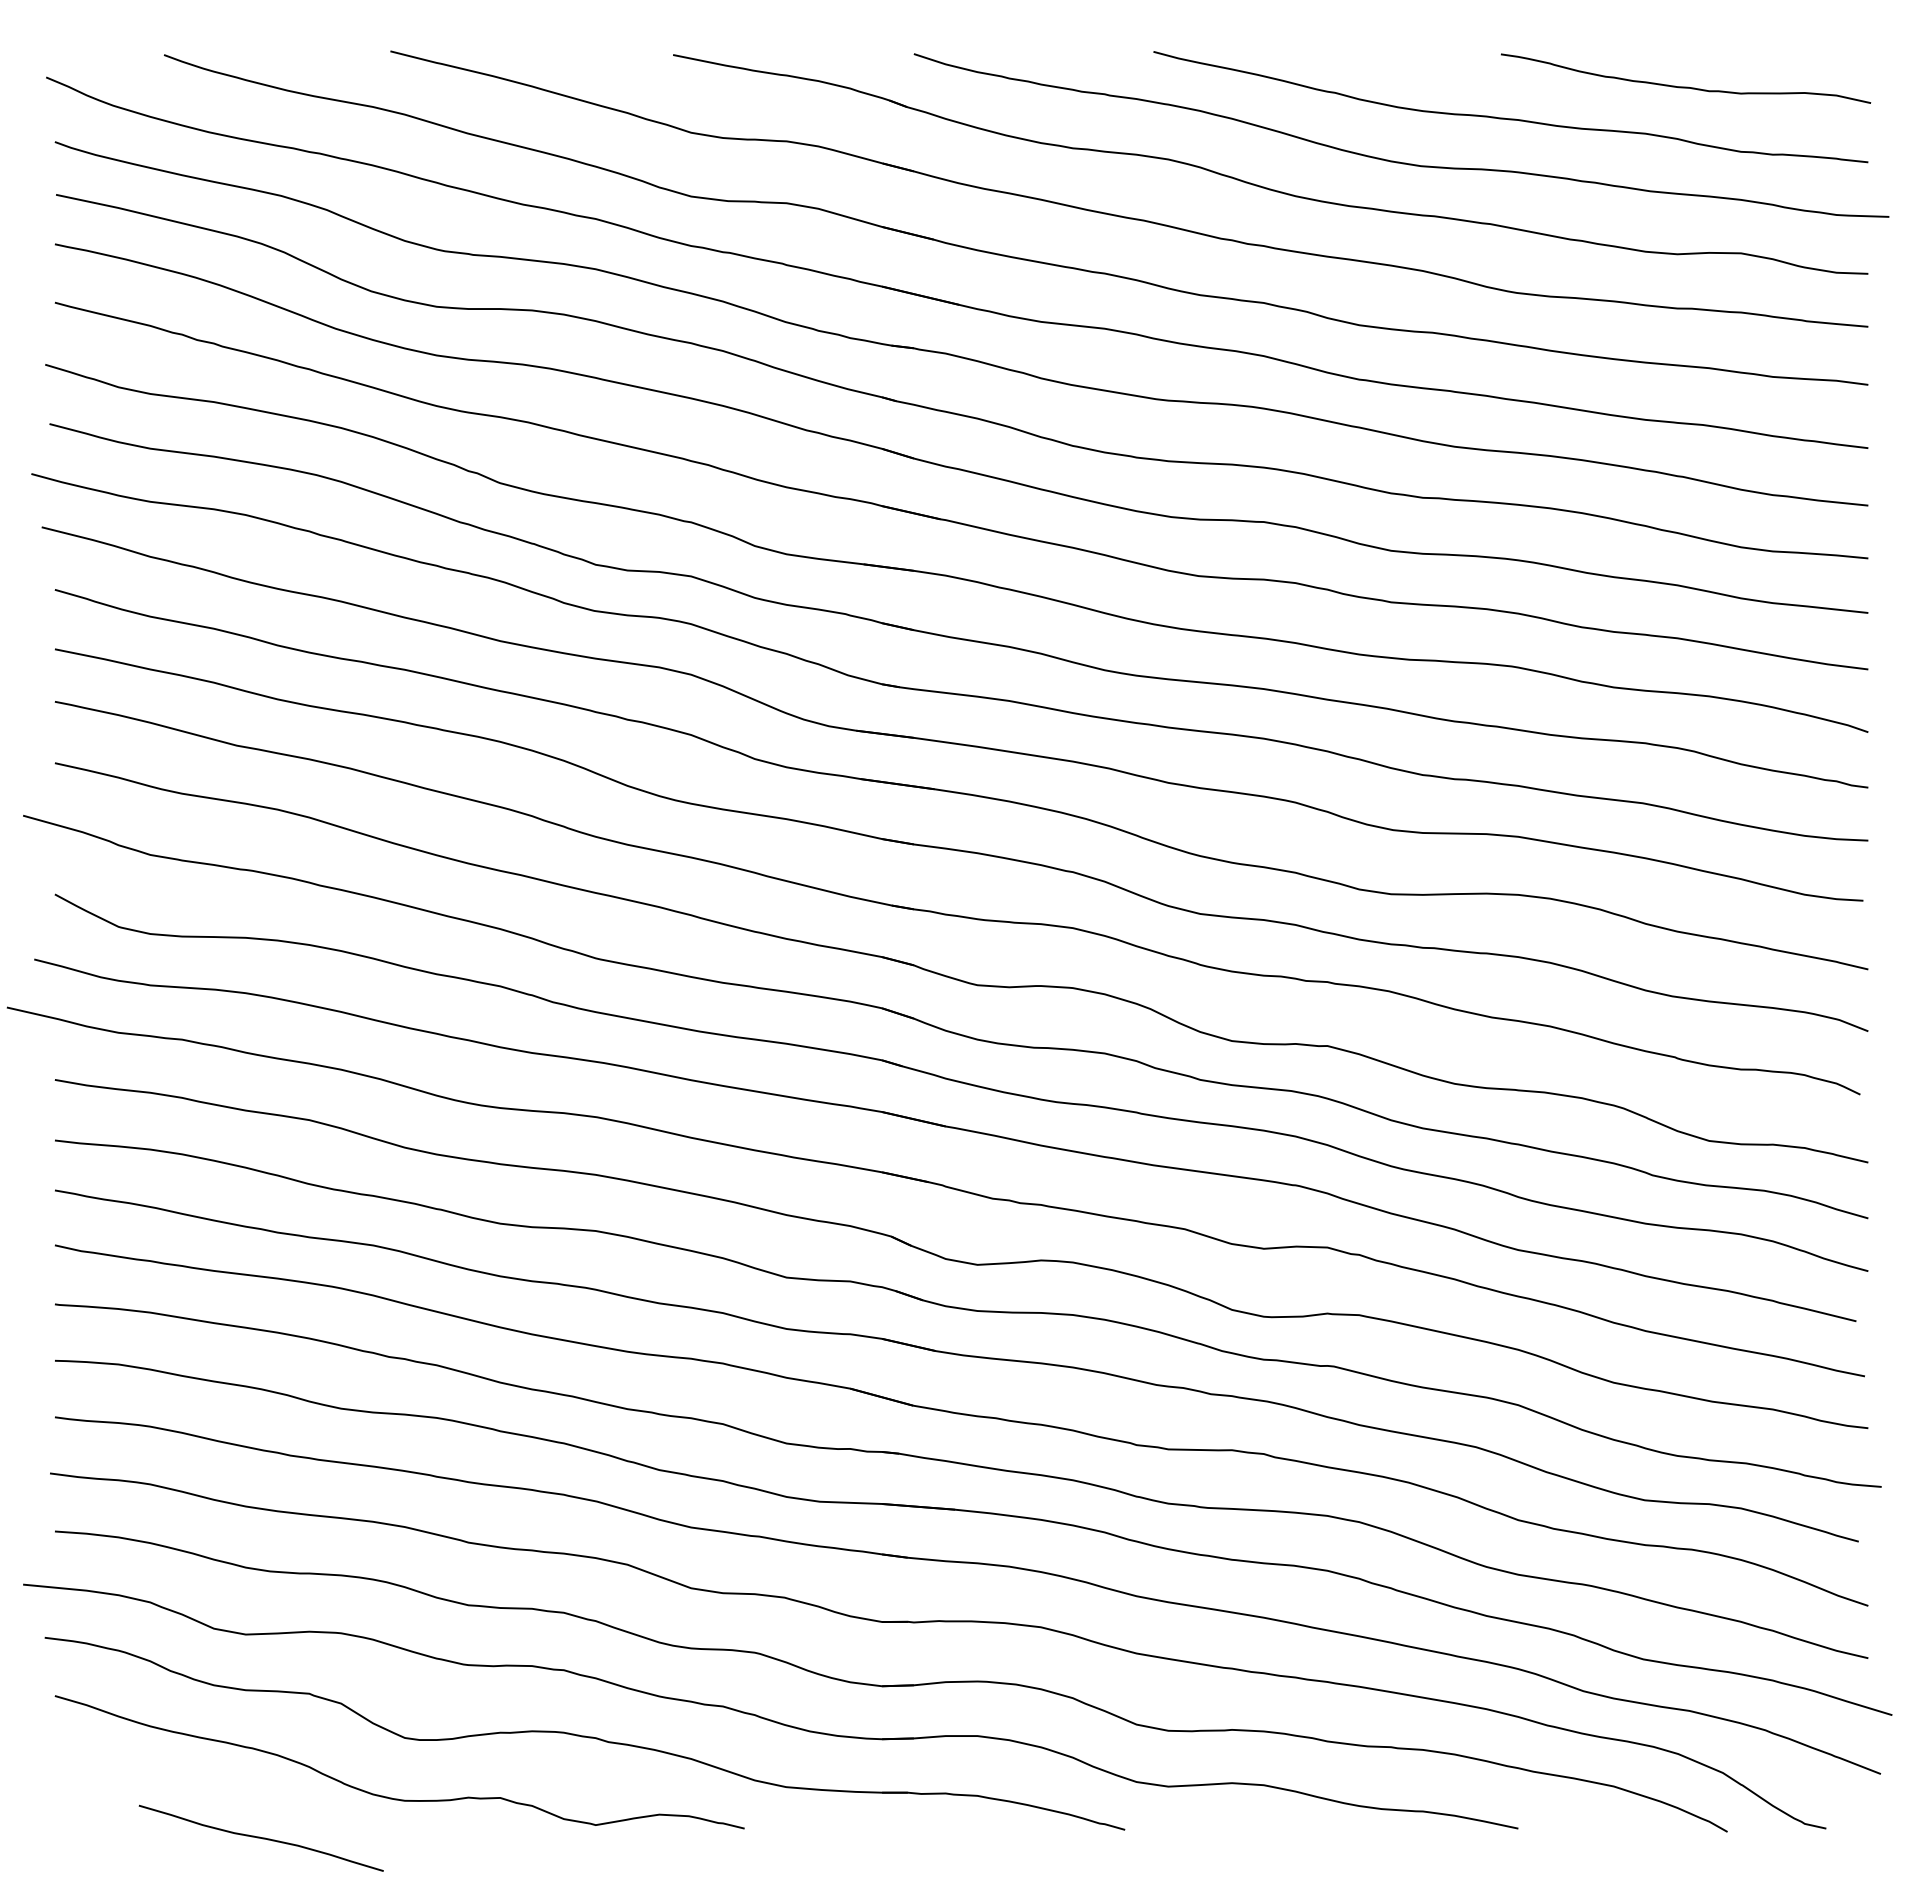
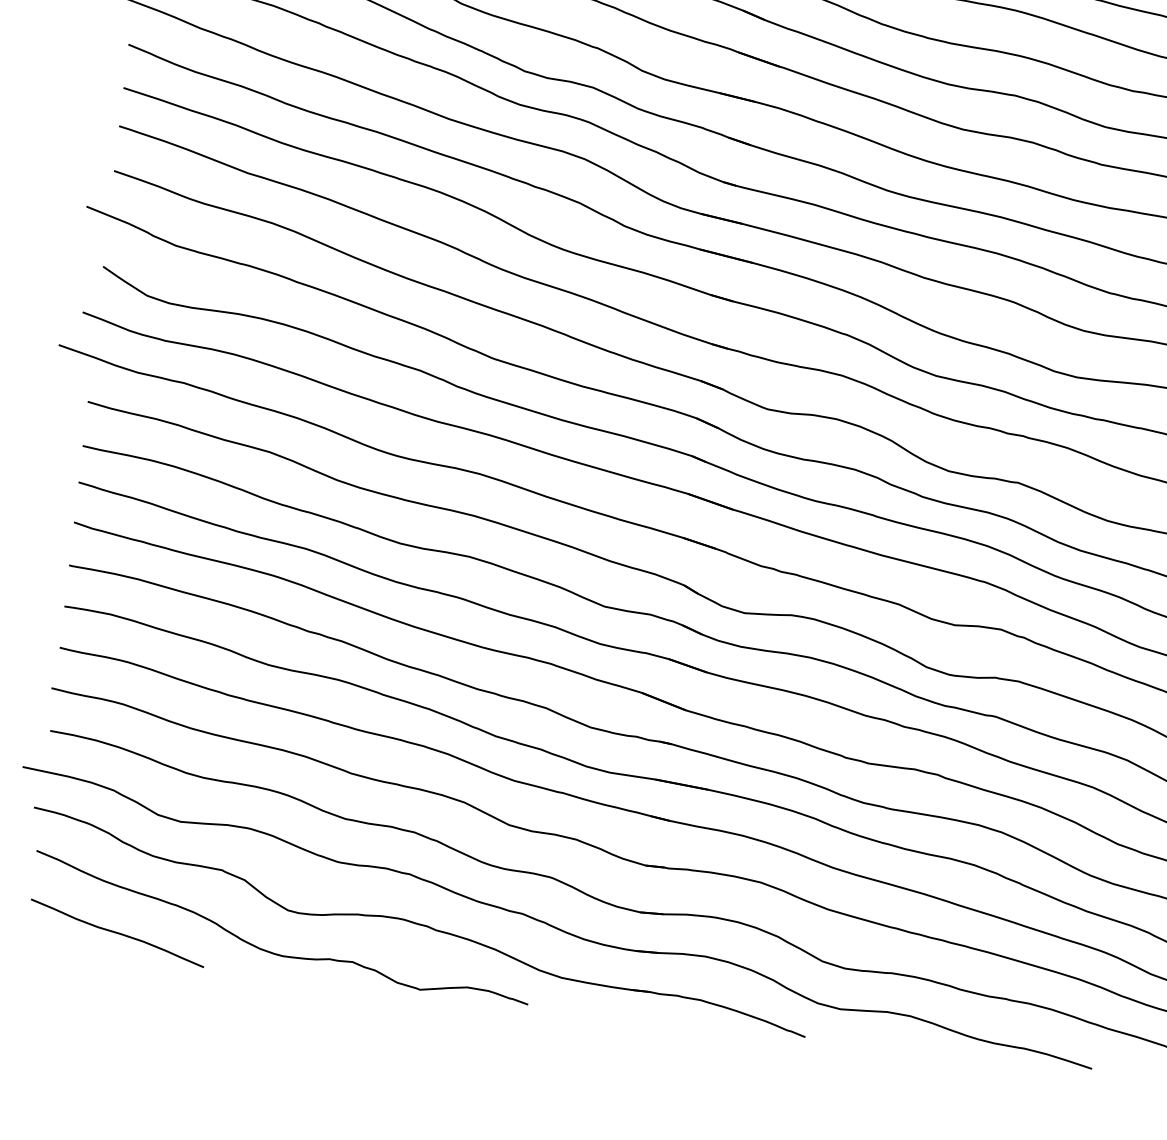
curve: (260, 1837) -> (116, 932), moved

